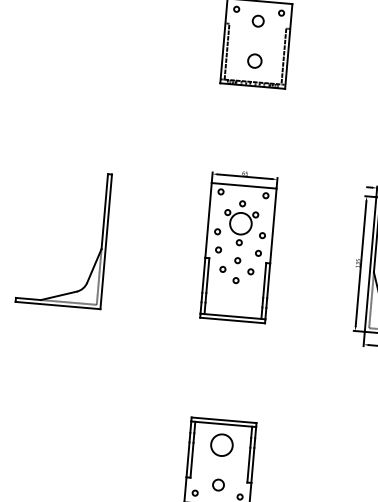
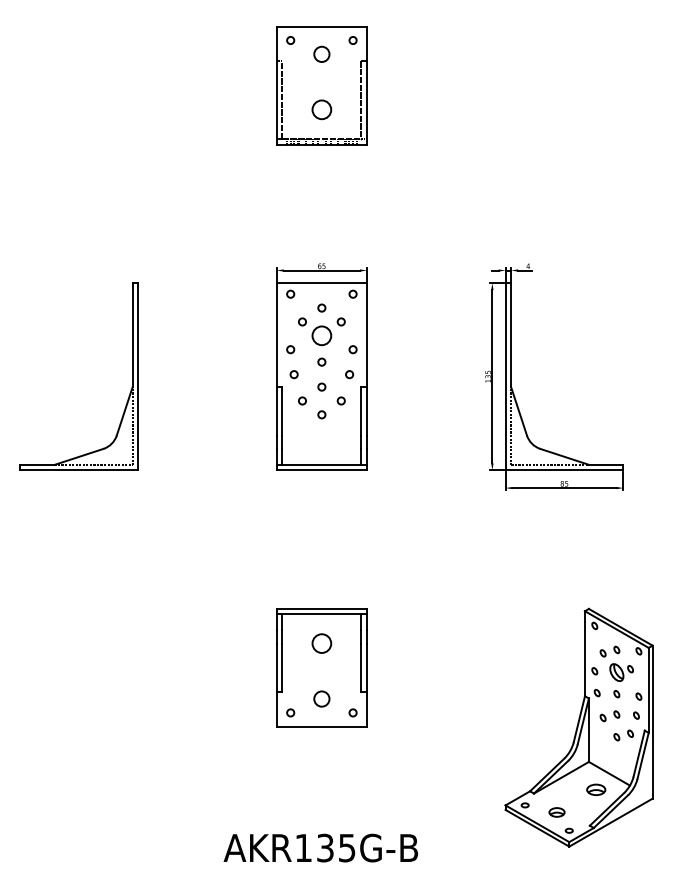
circle: (240, 223) -> (321, 335), size x0.62
circle: (221, 445) -> (321, 643), size x0.62

